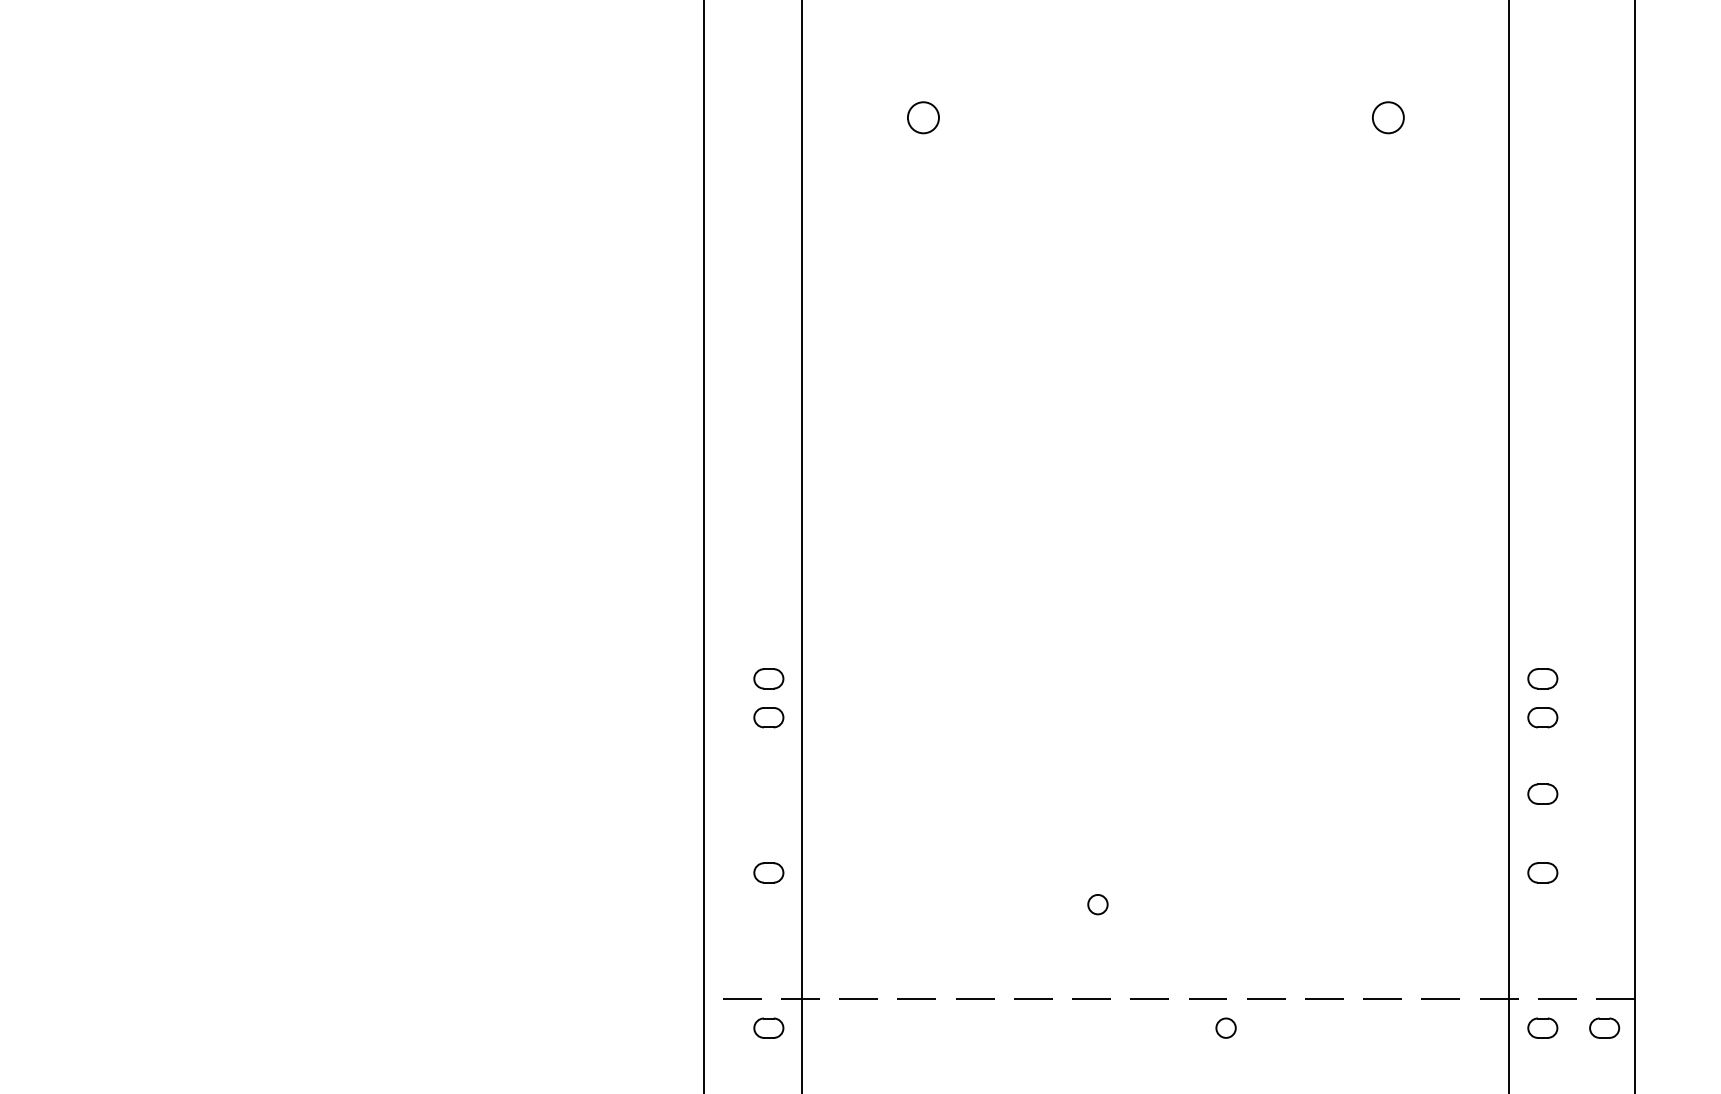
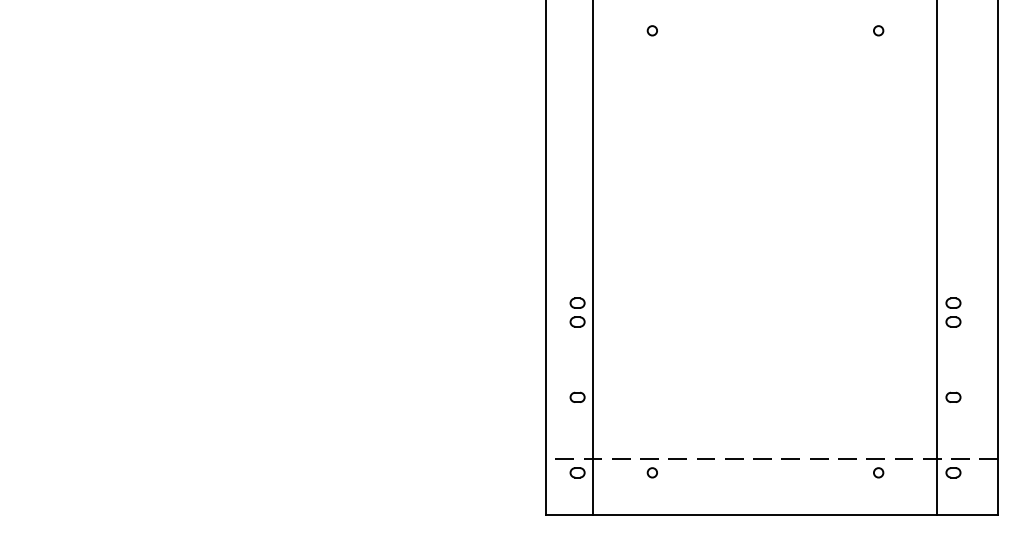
circle: (921, 117) -> (651, 30), size x0.62
circle: (1388, 117) -> (878, 30), size x0.62
part: (1542, 792) -> (953, 358), removed
circle: (1096, 903) -> (651, 472), moved
circle: (1225, 1027) -> (878, 472), moved
part: (1604, 1027) -> (983, 472), removed

